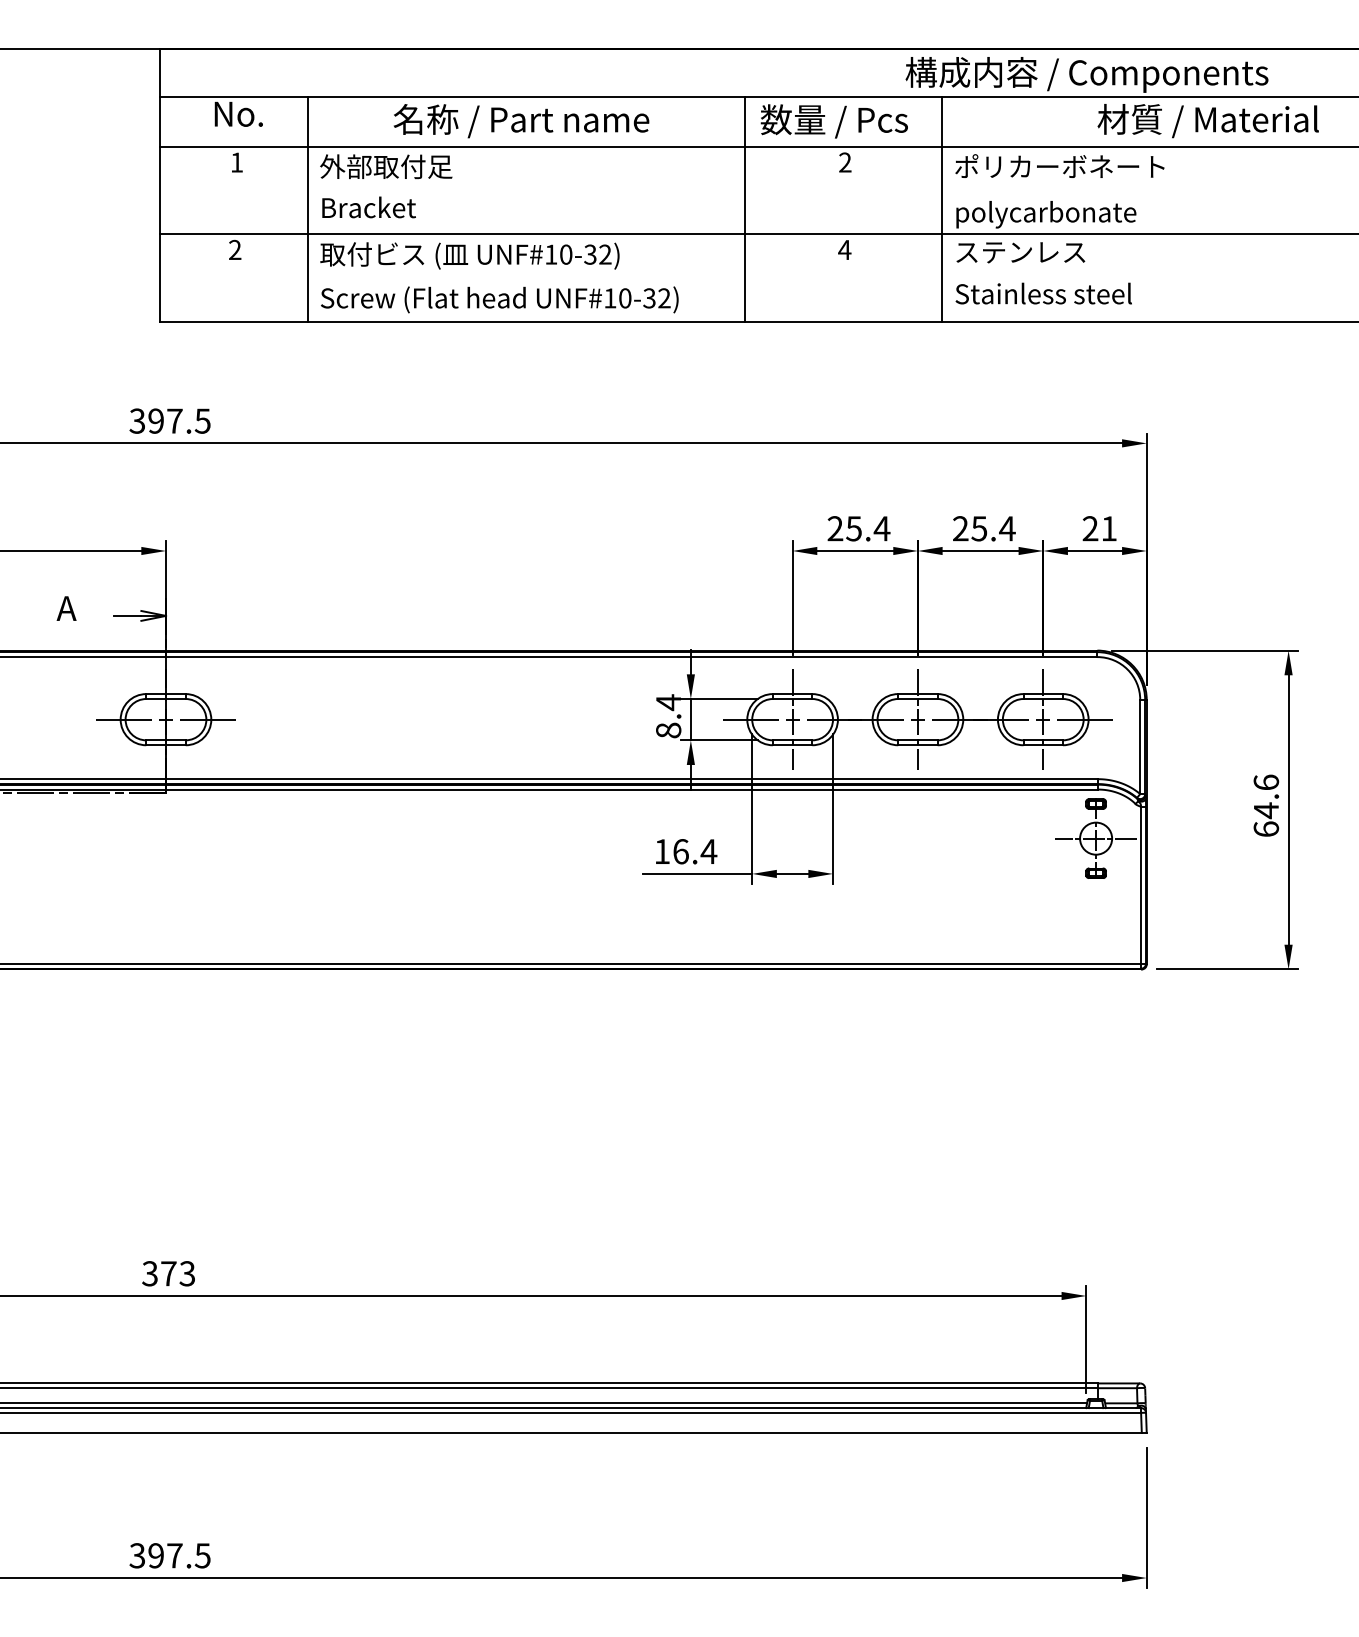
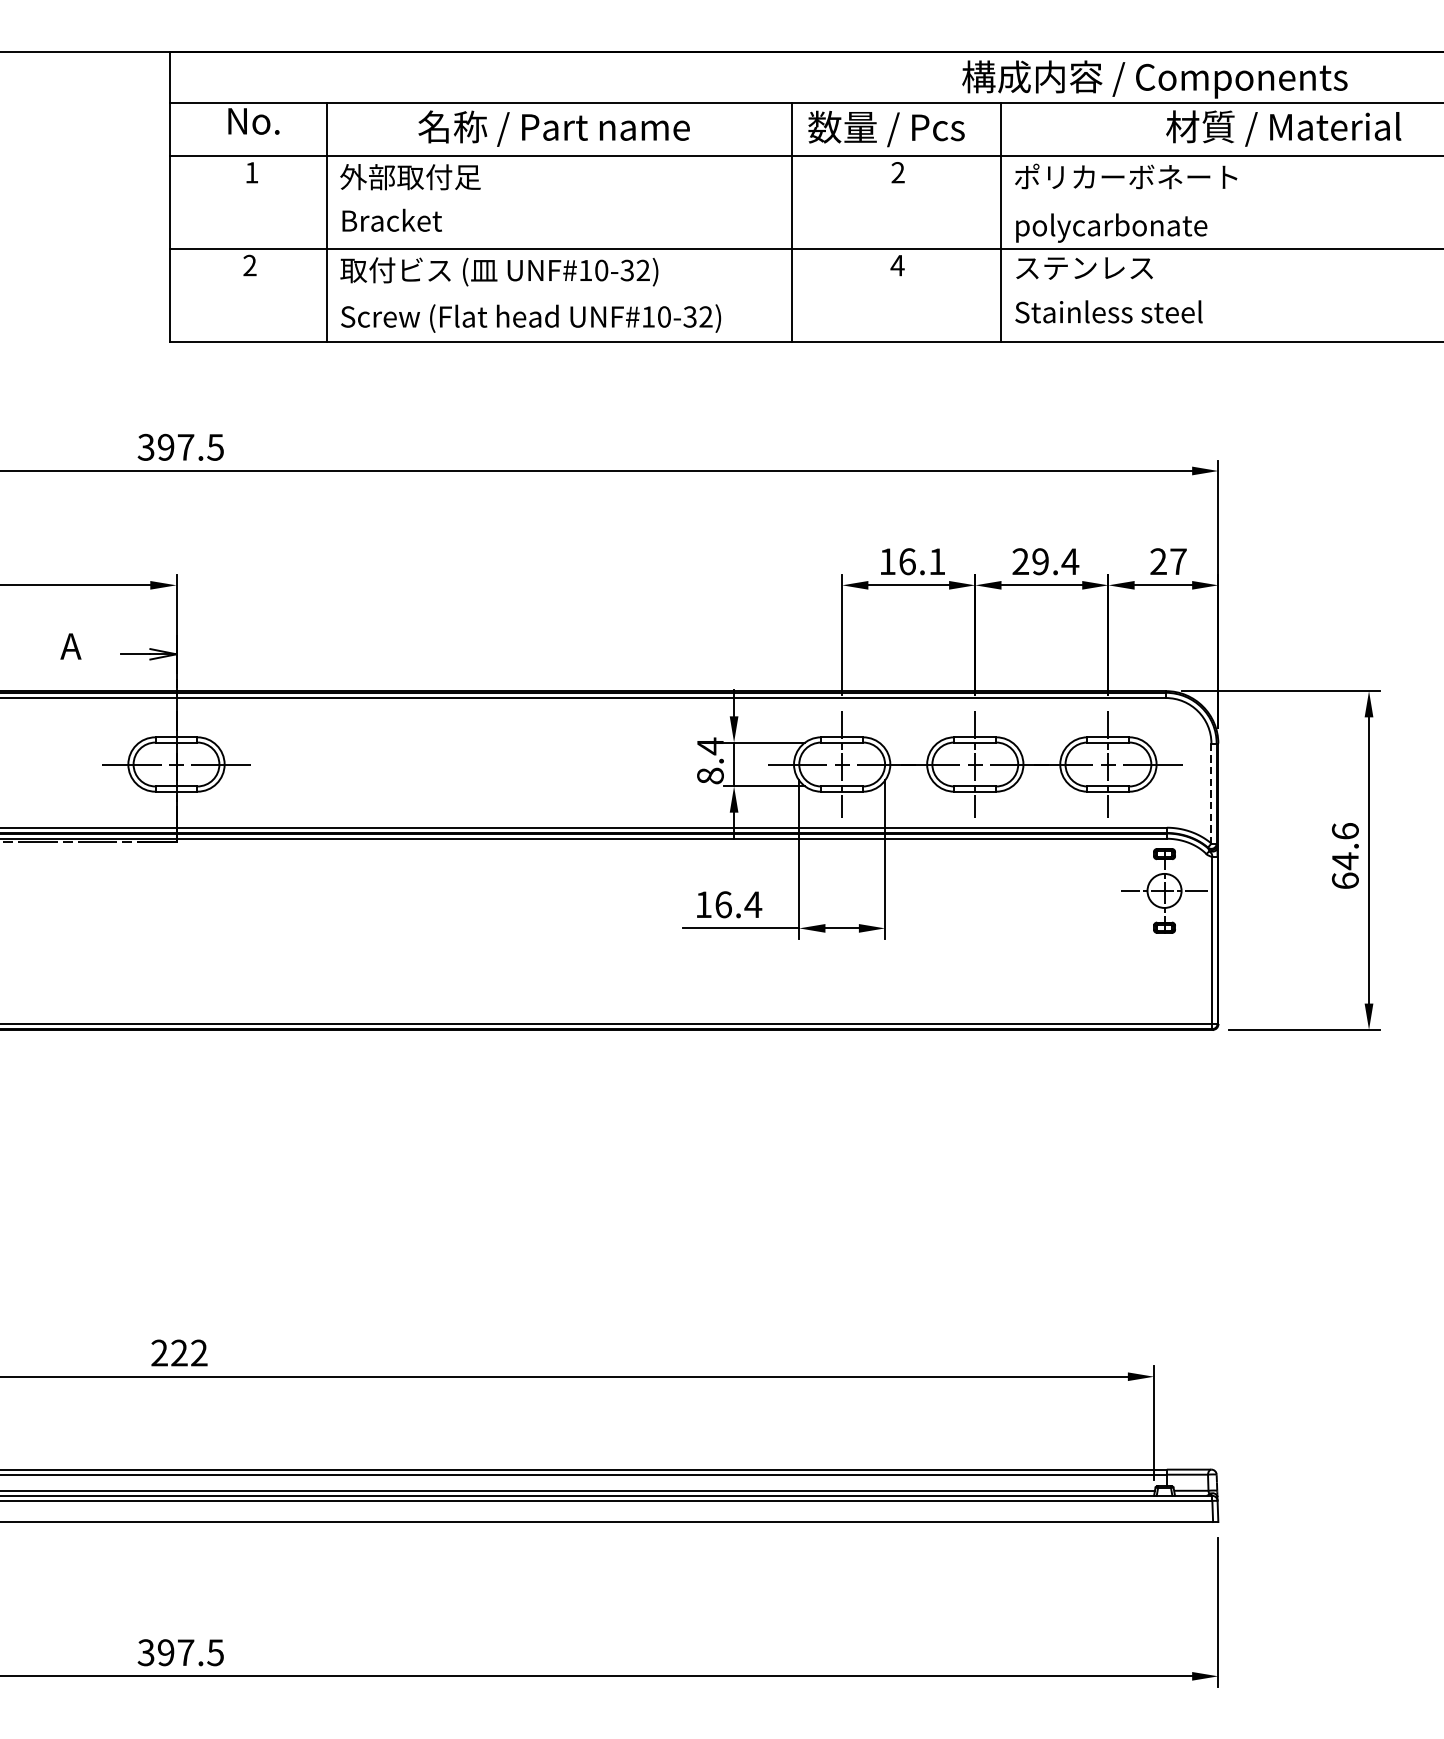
text: (858, 528) -> (912, 561), 25.4 -> 16.1
text: (979, 528) -> (1040, 561), 25.4 -> 29.4
text: (1109, 528) -> (1178, 561), 21 -> 27
line: (1140, 747) -> (1211, 794), solid -> dashed
text: (168, 1273) -> (179, 1352), 373 -> 222

